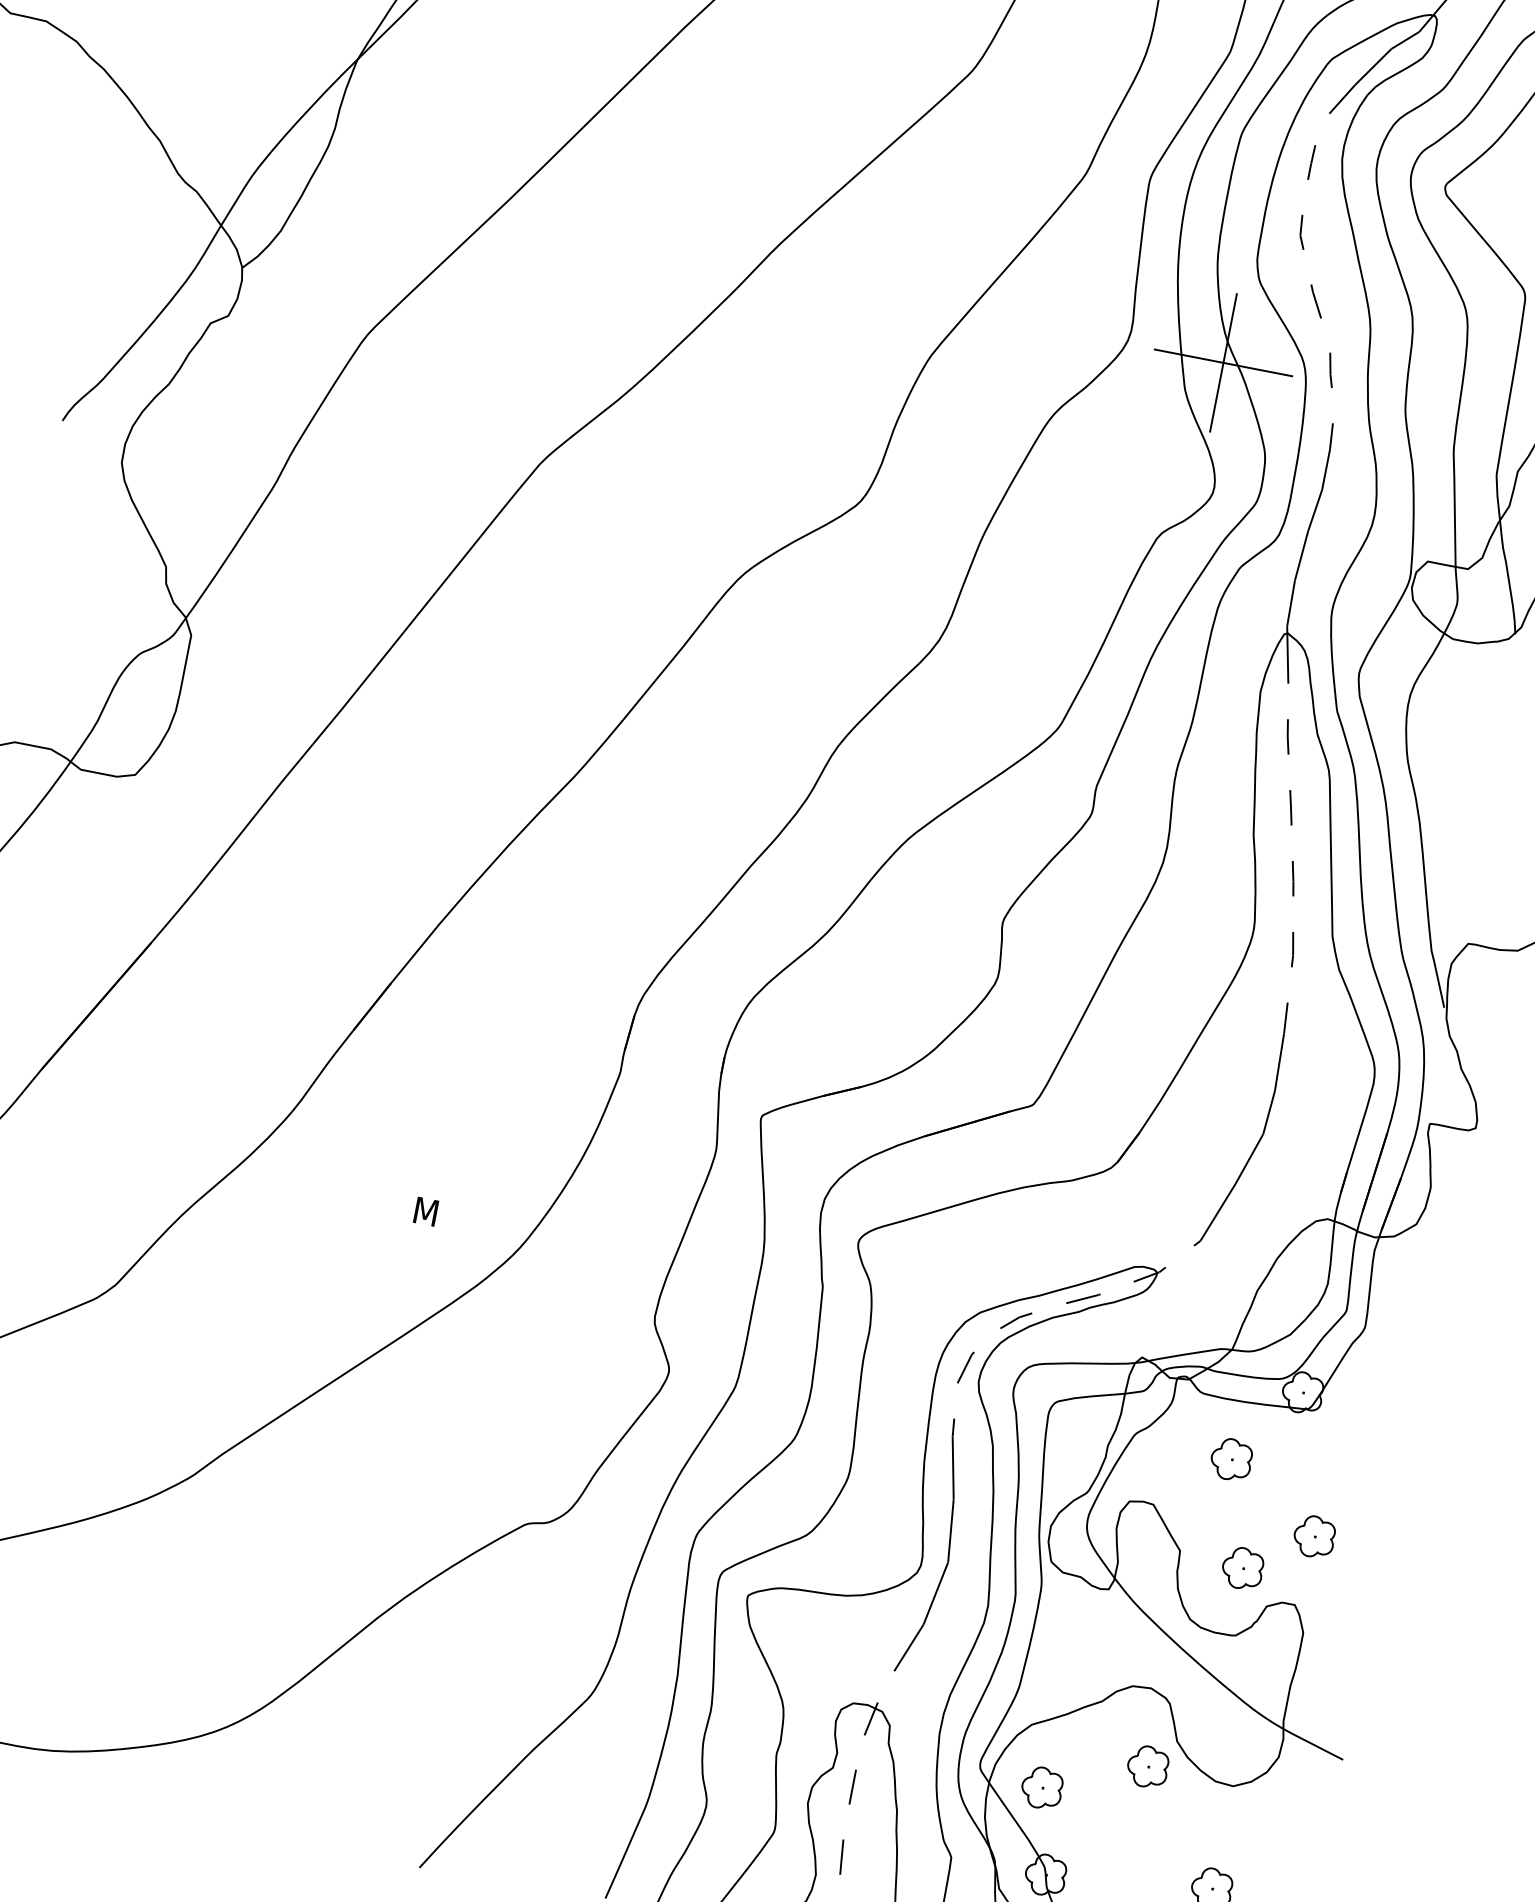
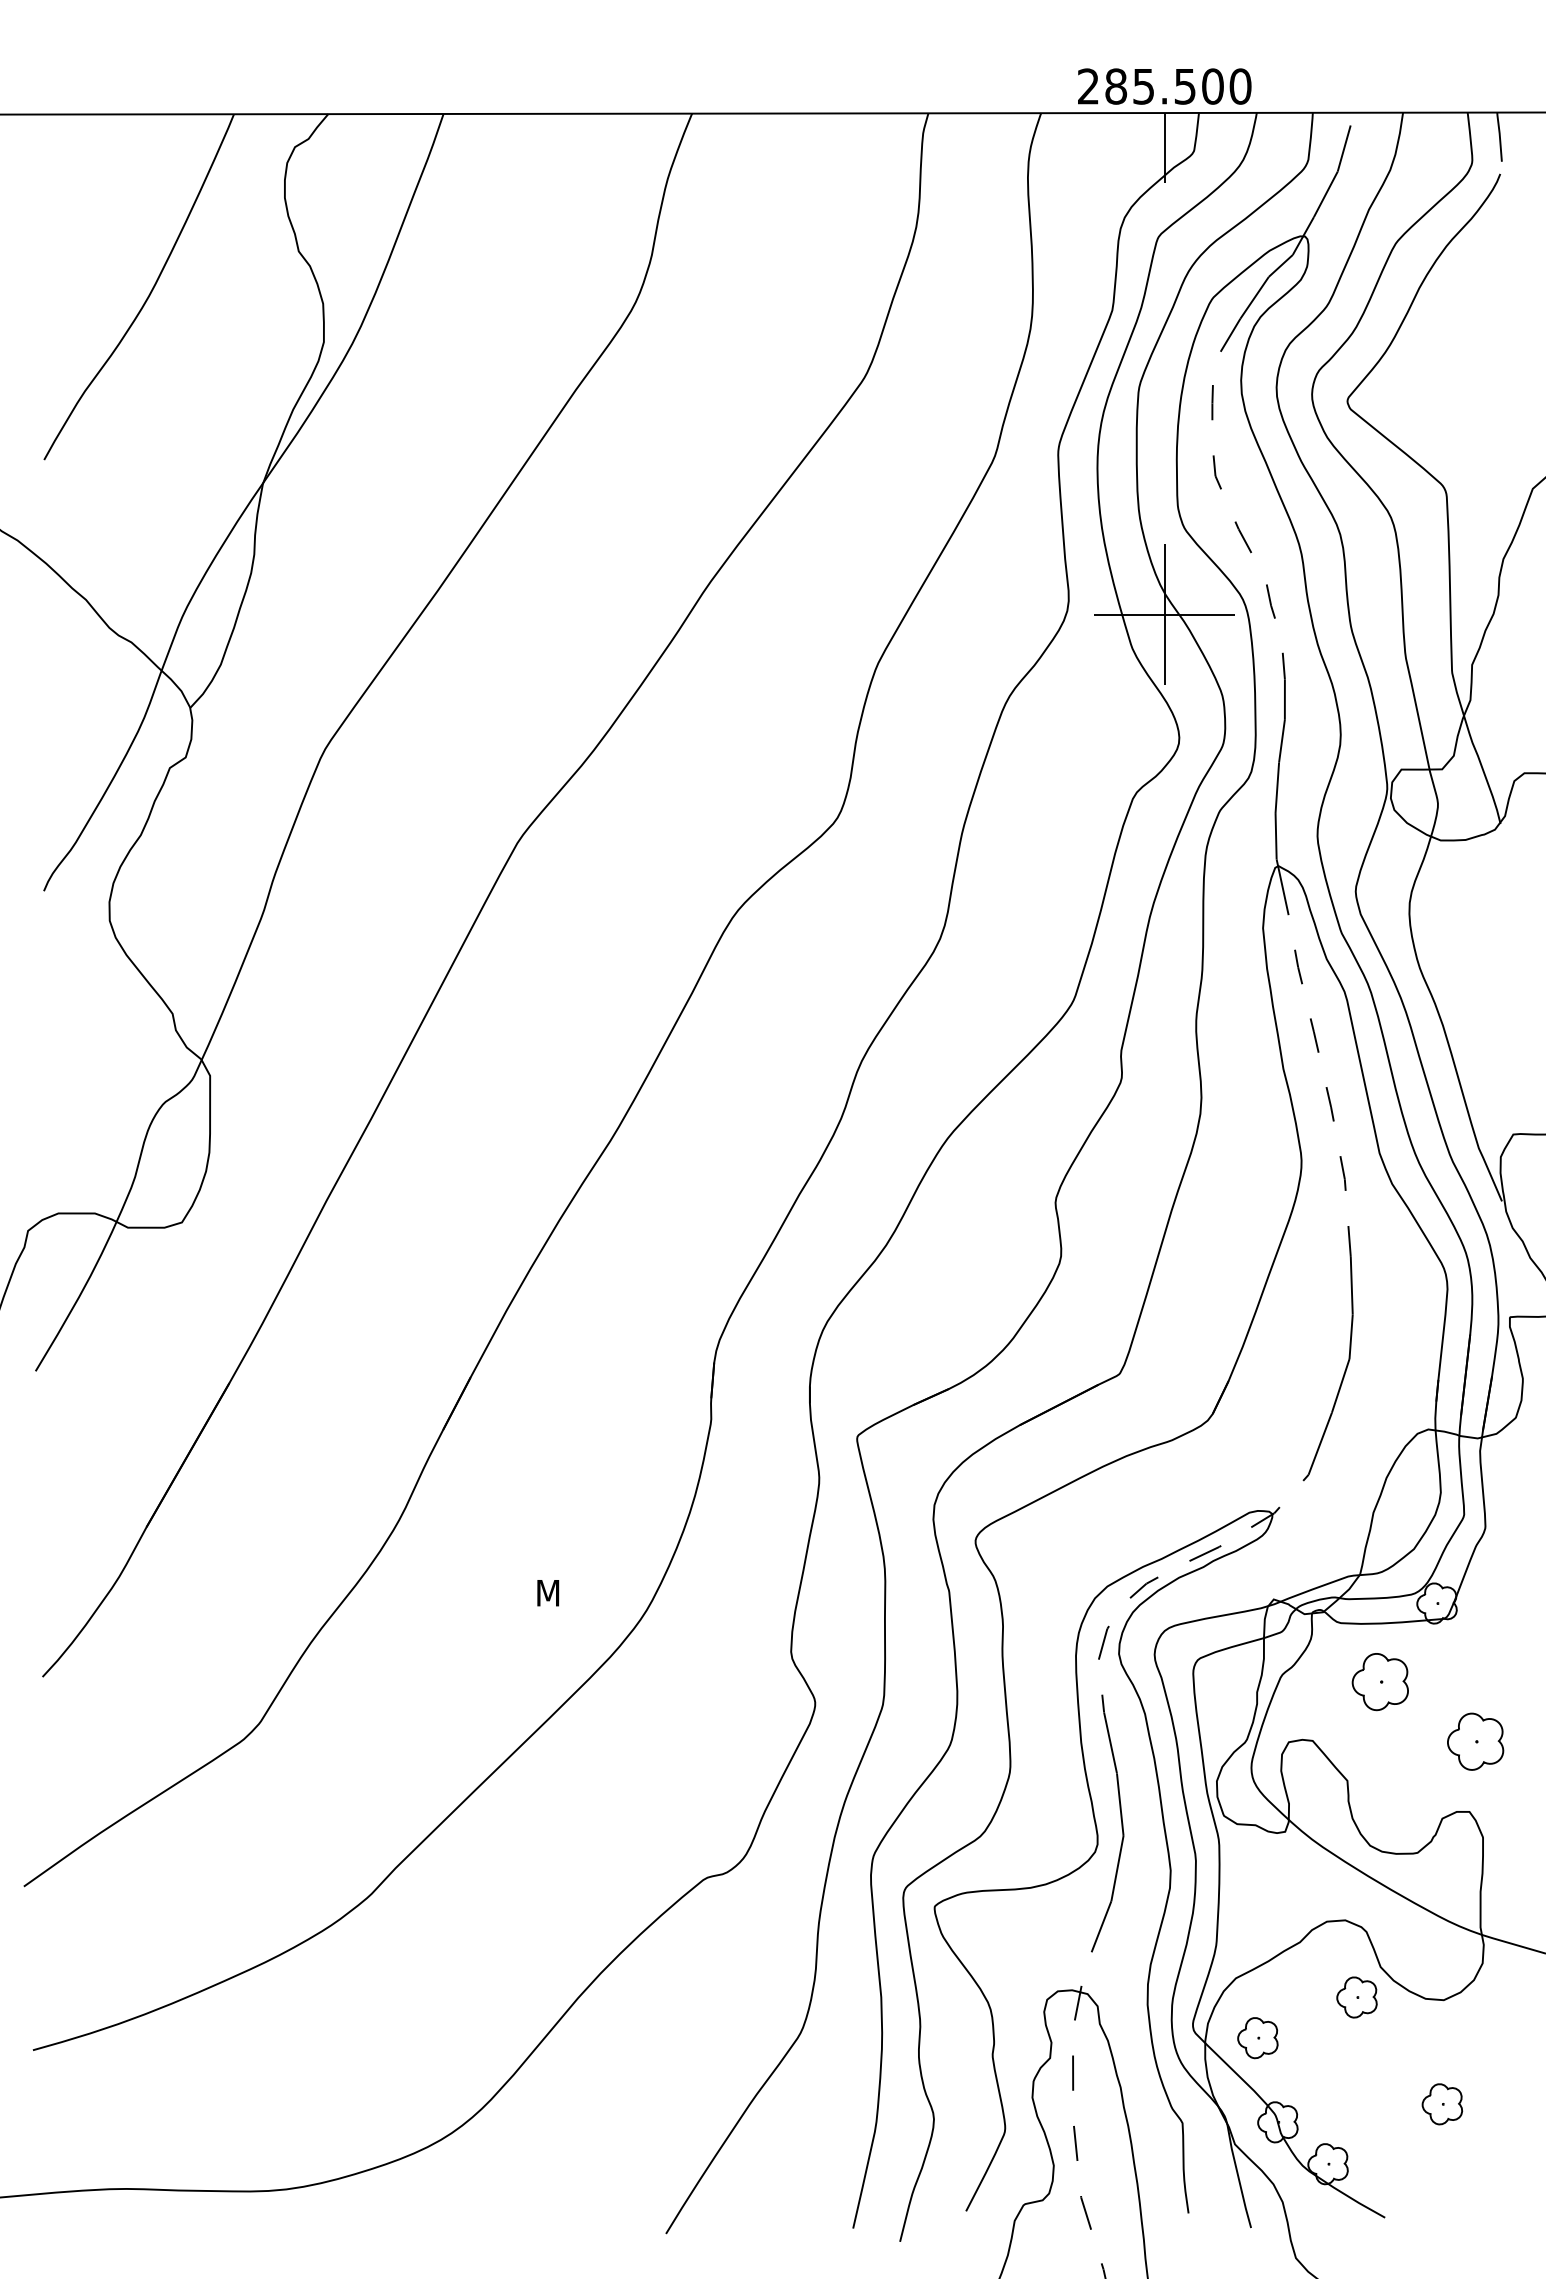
part: (1230, 1459) -> (1379, 1682), size x1.4
part: (1314, 1536) -> (1475, 1741), size x1.4
part: (1242, 1568) -> (1411, 1786), removed

